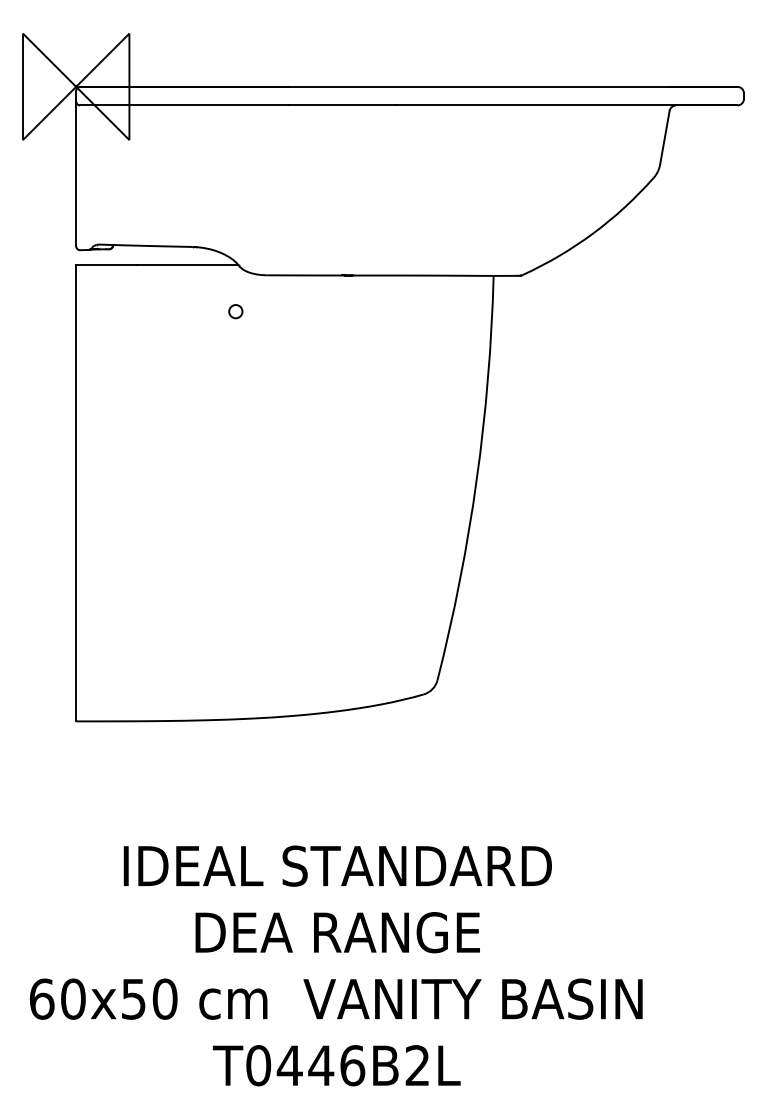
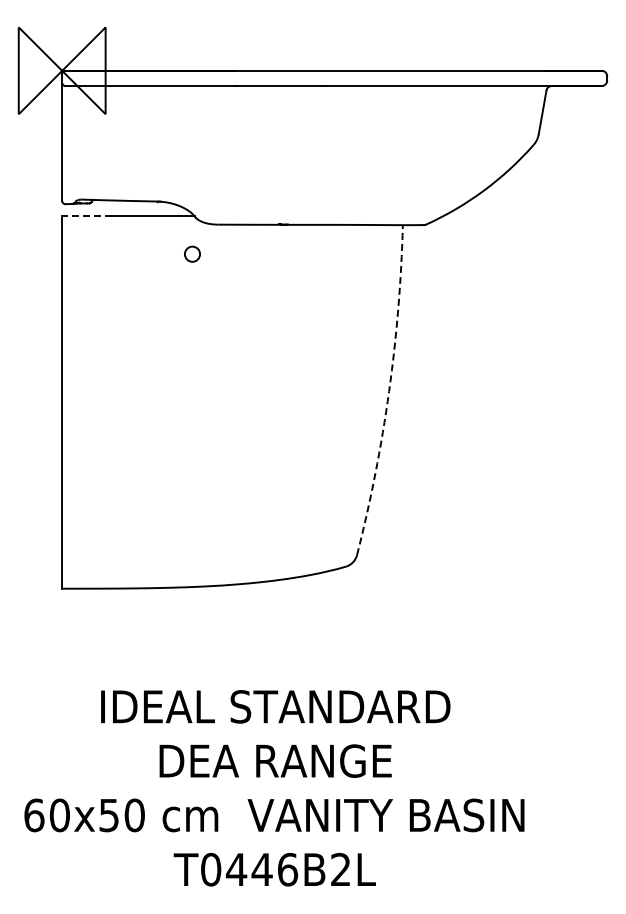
line: (107, 265) -> (87, 216), solid -> dashed
circle: (235, 311) -> (192, 254), size x1.4
arc: (477, 479) -> (389, 391), solid -> dashed

